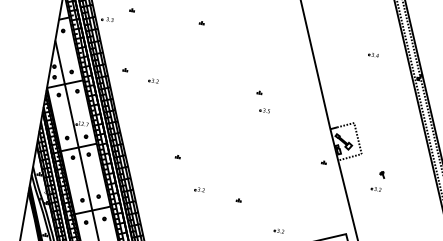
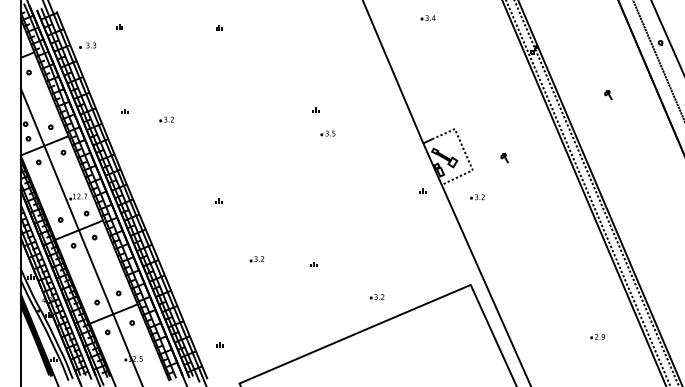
part: (373, 54) -> (427, 17), moved
part: (177, 156) -> (218, 200), moved
part: (382, 174) -> (504, 157), moved
part: (376, 189) -> (477, 197), moved

